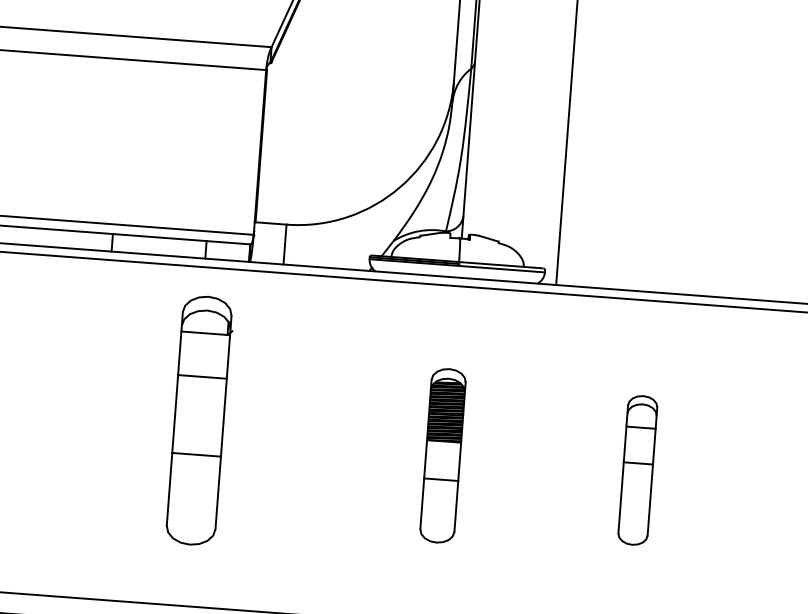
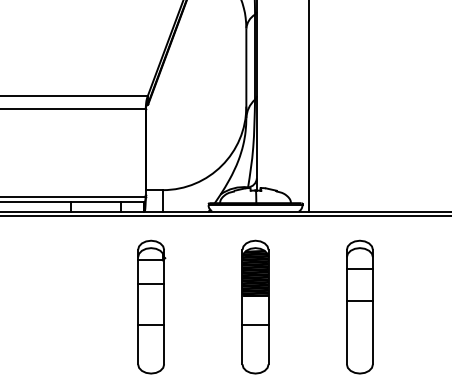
part: (199, 419) -> (151, 306), moved
part: (443, 454) -> (255, 306), size x1.43
part: (637, 469) -> (359, 306), size x1.67

